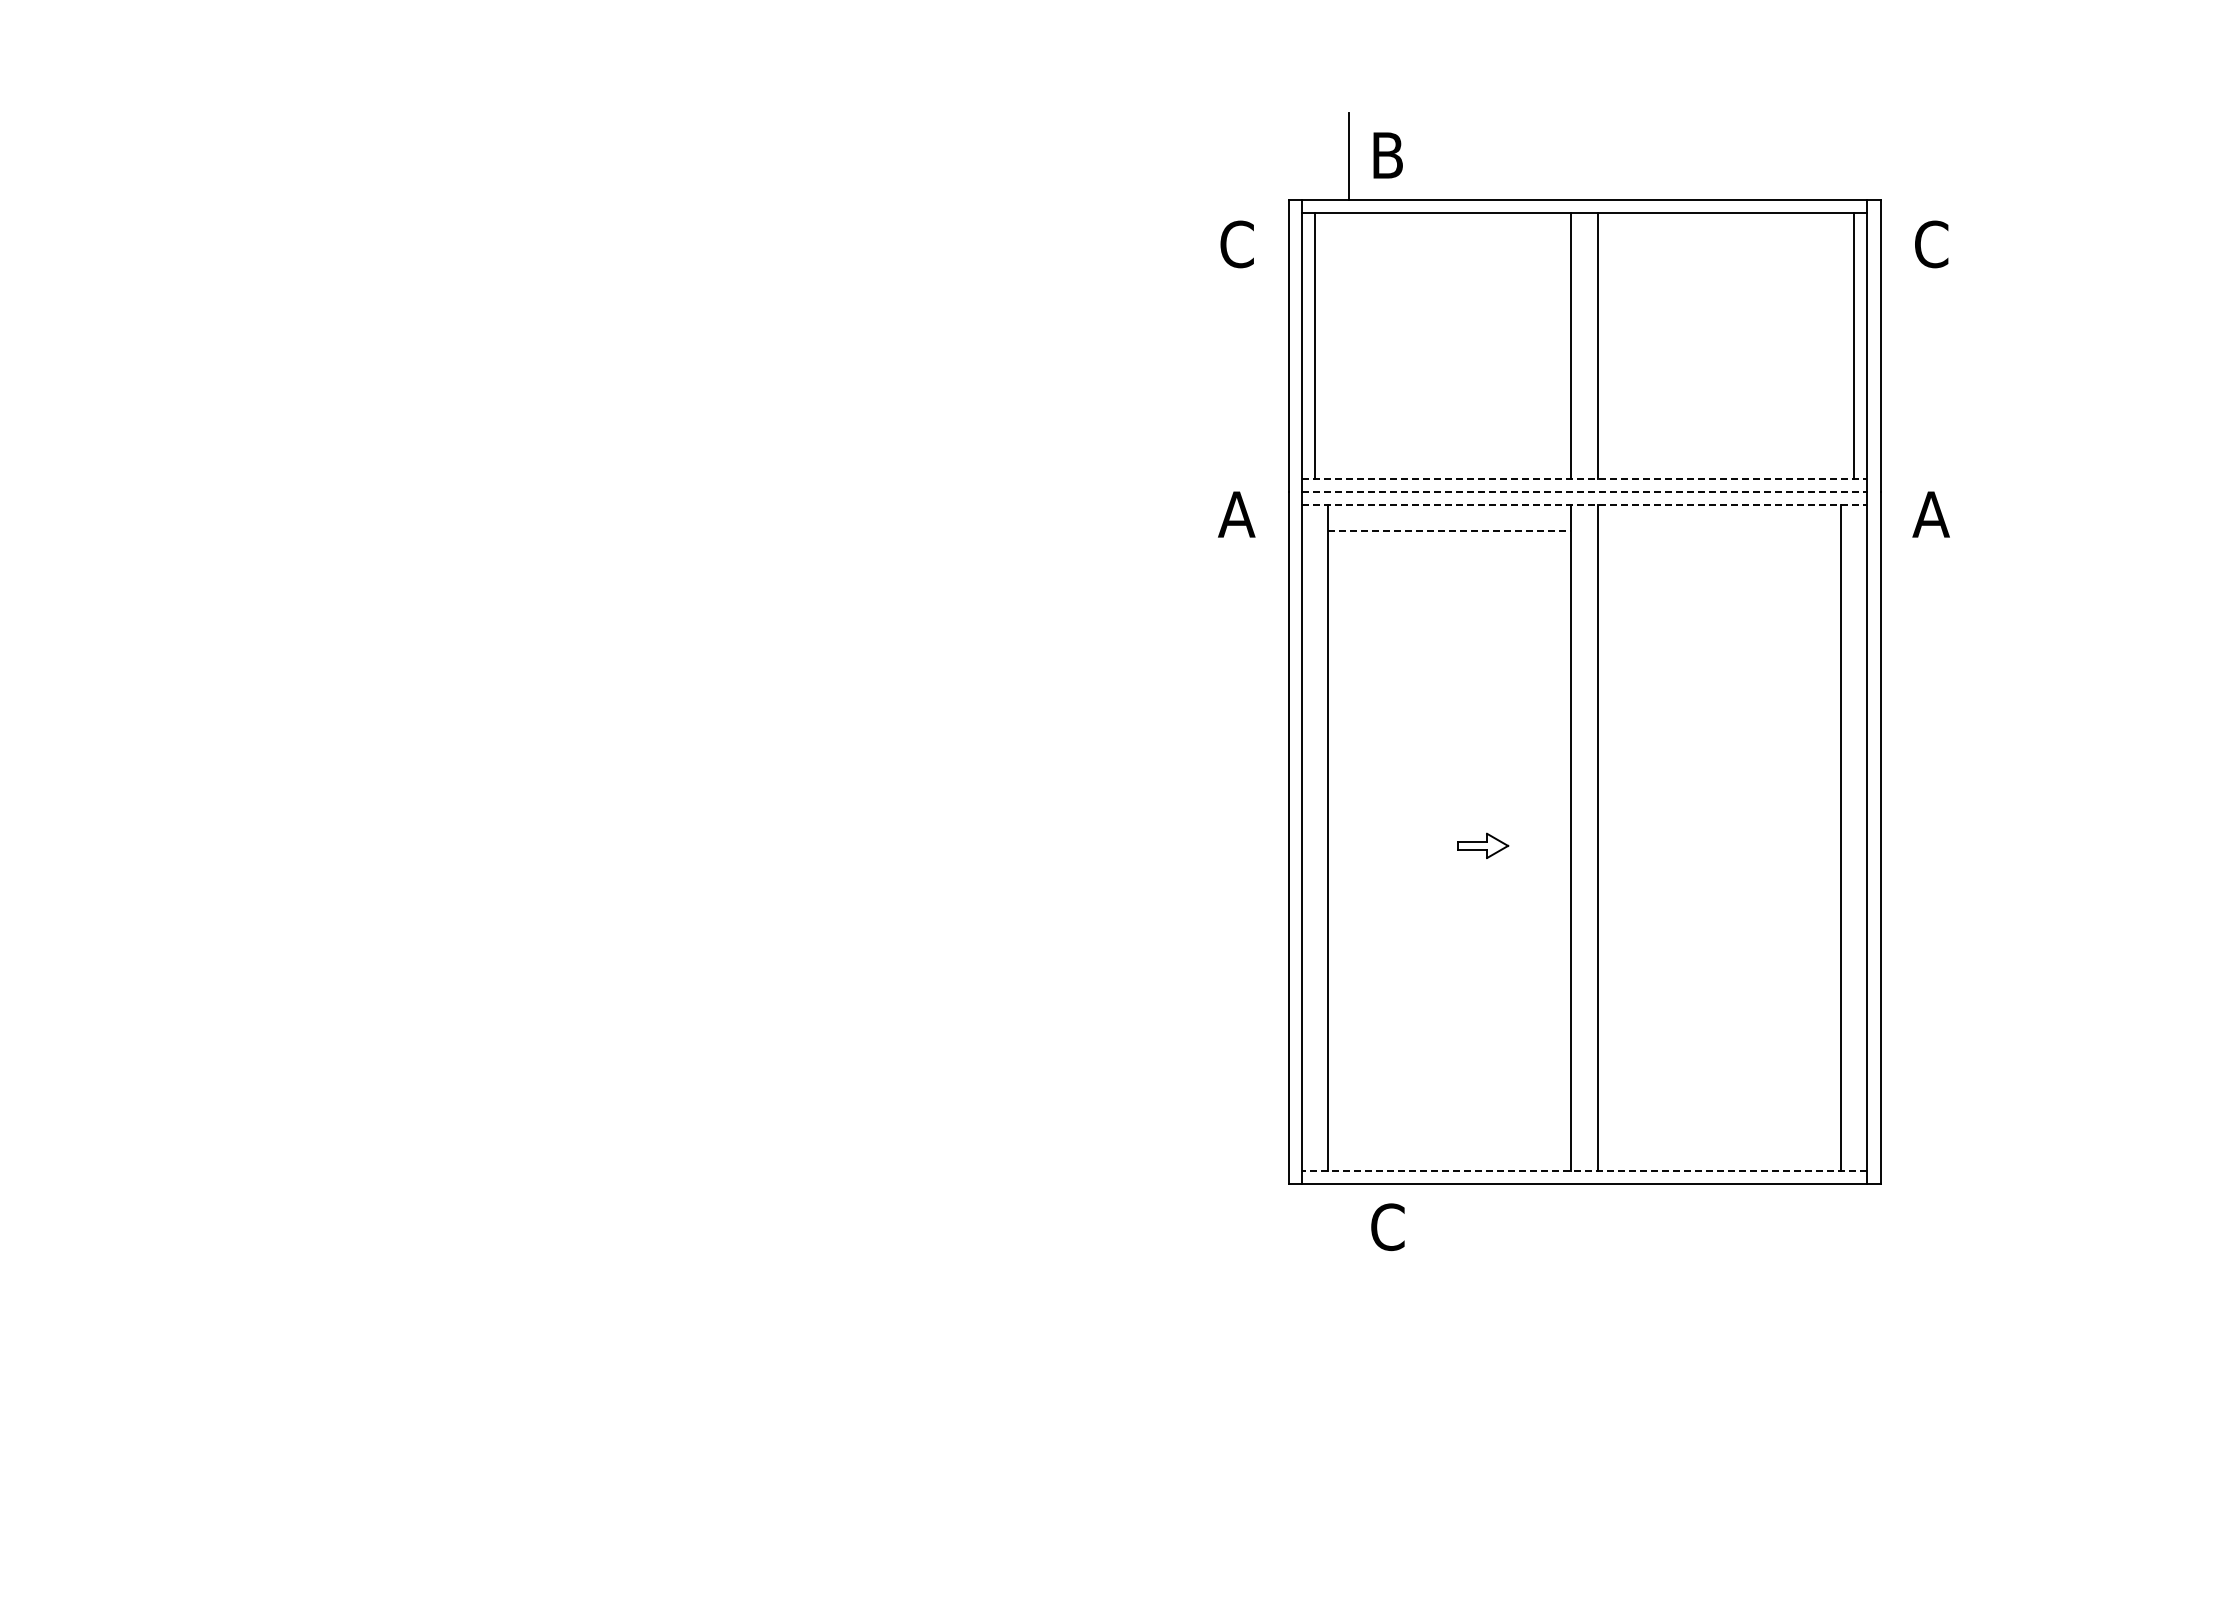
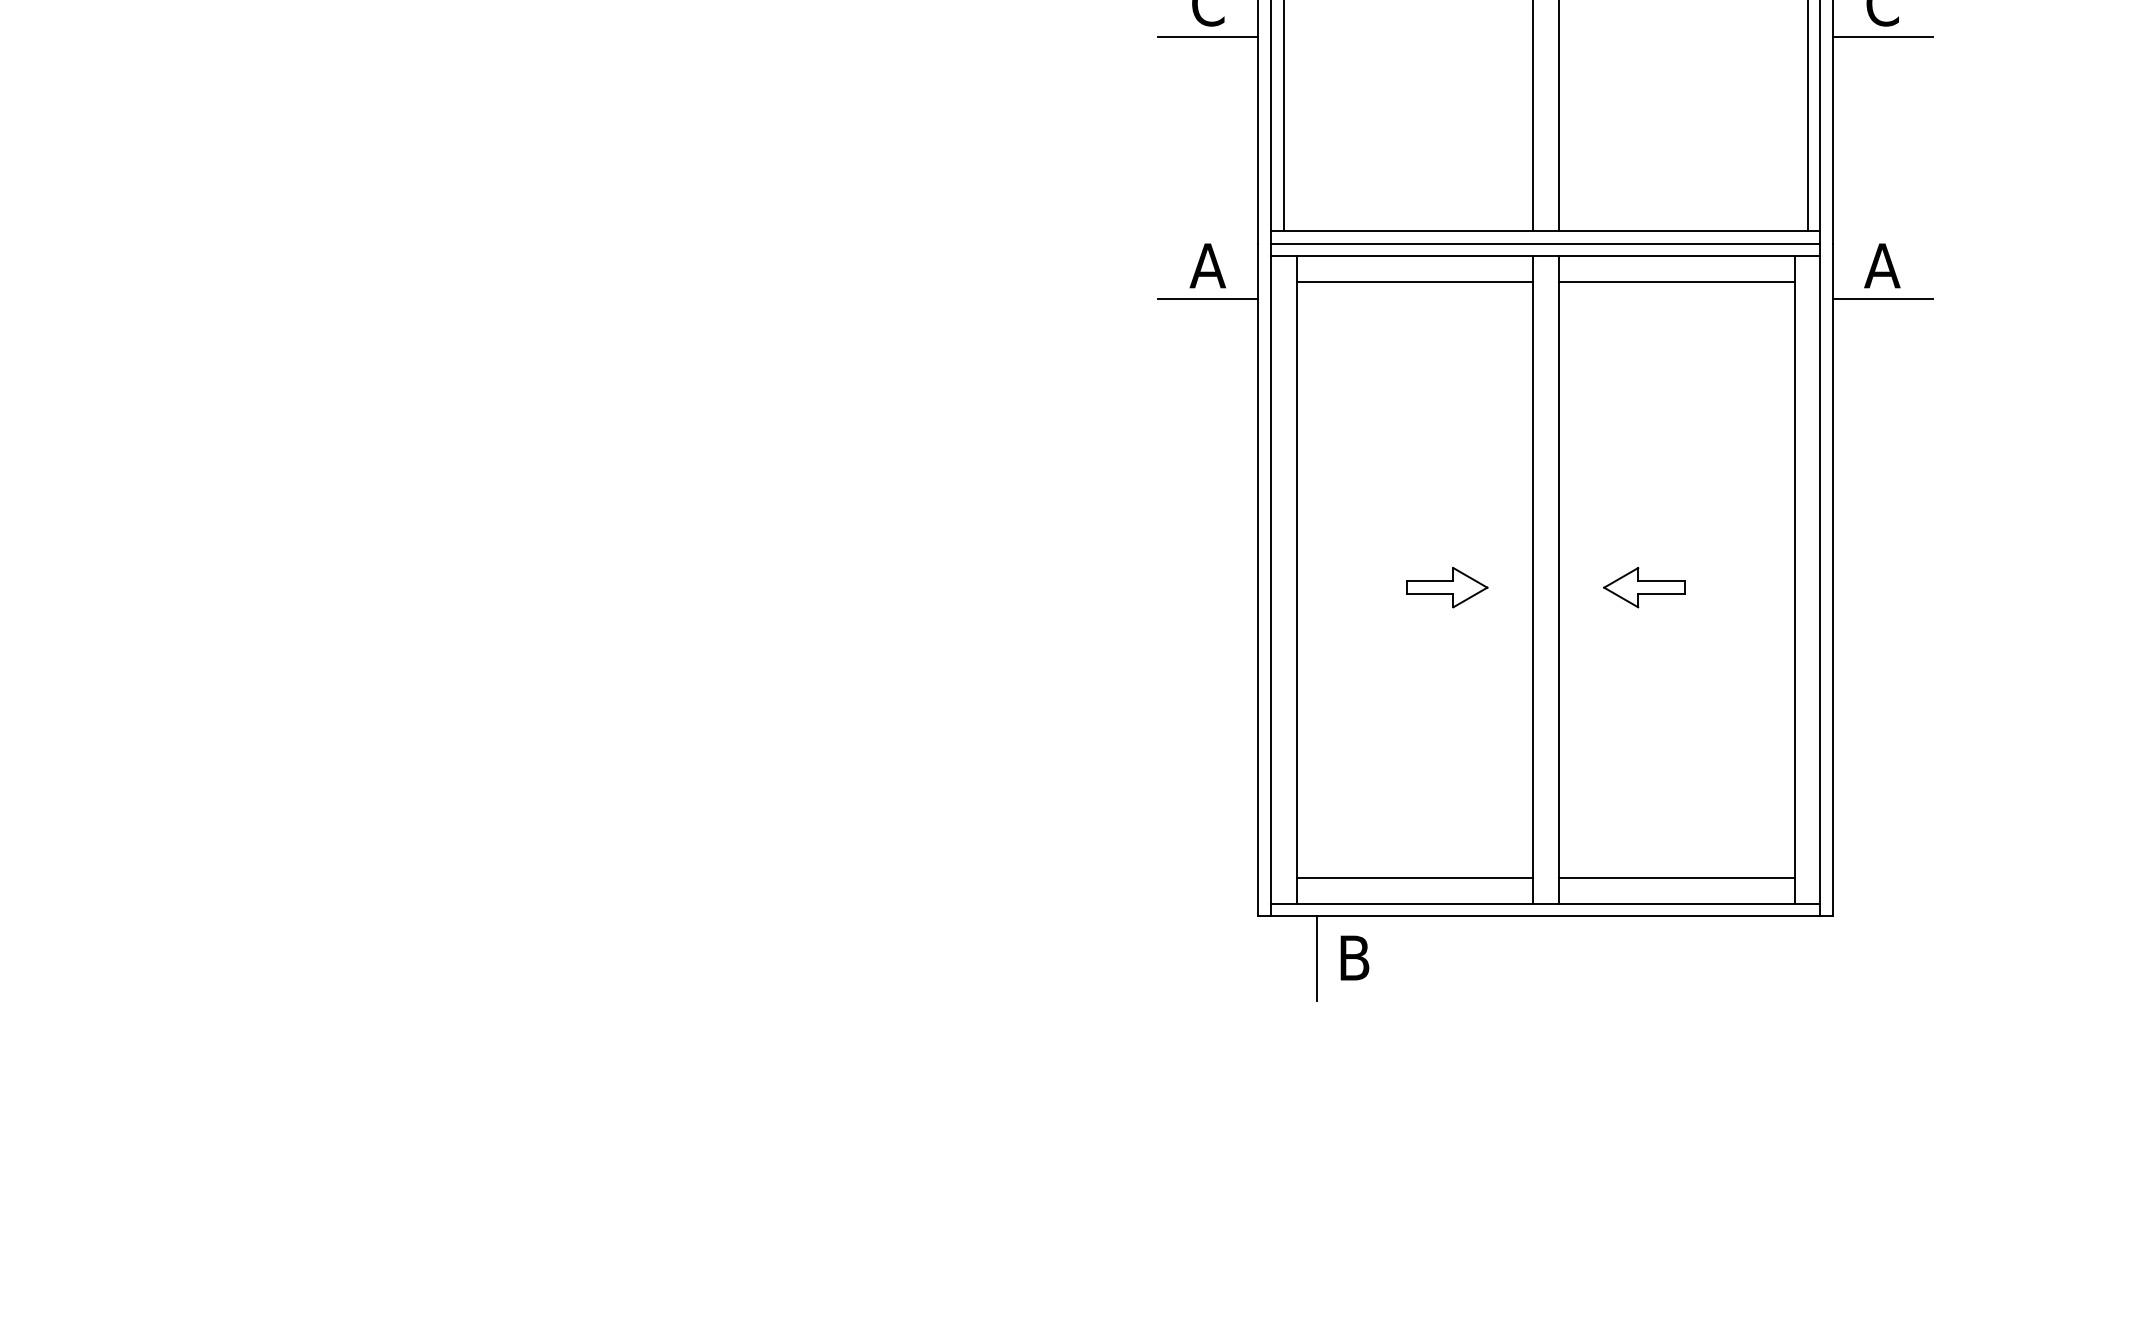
line: (1236, 278) -> (1207, 36), added
line: (1931, 278) -> (1882, 36), added
line: (1584, 478) -> (1545, 230), dashed -> solid
line: (1584, 491) -> (1545, 243), dashed -> solid
line: (1584, 504) -> (1545, 256), dashed -> solid
line: (1449, 531) -> (1414, 282), dashed -> solid
line: (1719, 531) -> (1676, 282), added
line: (1236, 548) -> (1207, 298), added
line: (1931, 548) -> (1882, 298), added
part: (1483, 845) -> (1447, 587), size x1.67
part: (1685, 845) -> (1643, 587), added
line: (1449, 1144) -> (1414, 877), added
line: (1719, 1144) -> (1676, 877), added
line: (1584, 1171) -> (1545, 903), dashed -> solid
line: (1349, 1227) -> (1317, 958), added
text: (1387, 1227) -> (1354, 958), C -> B

